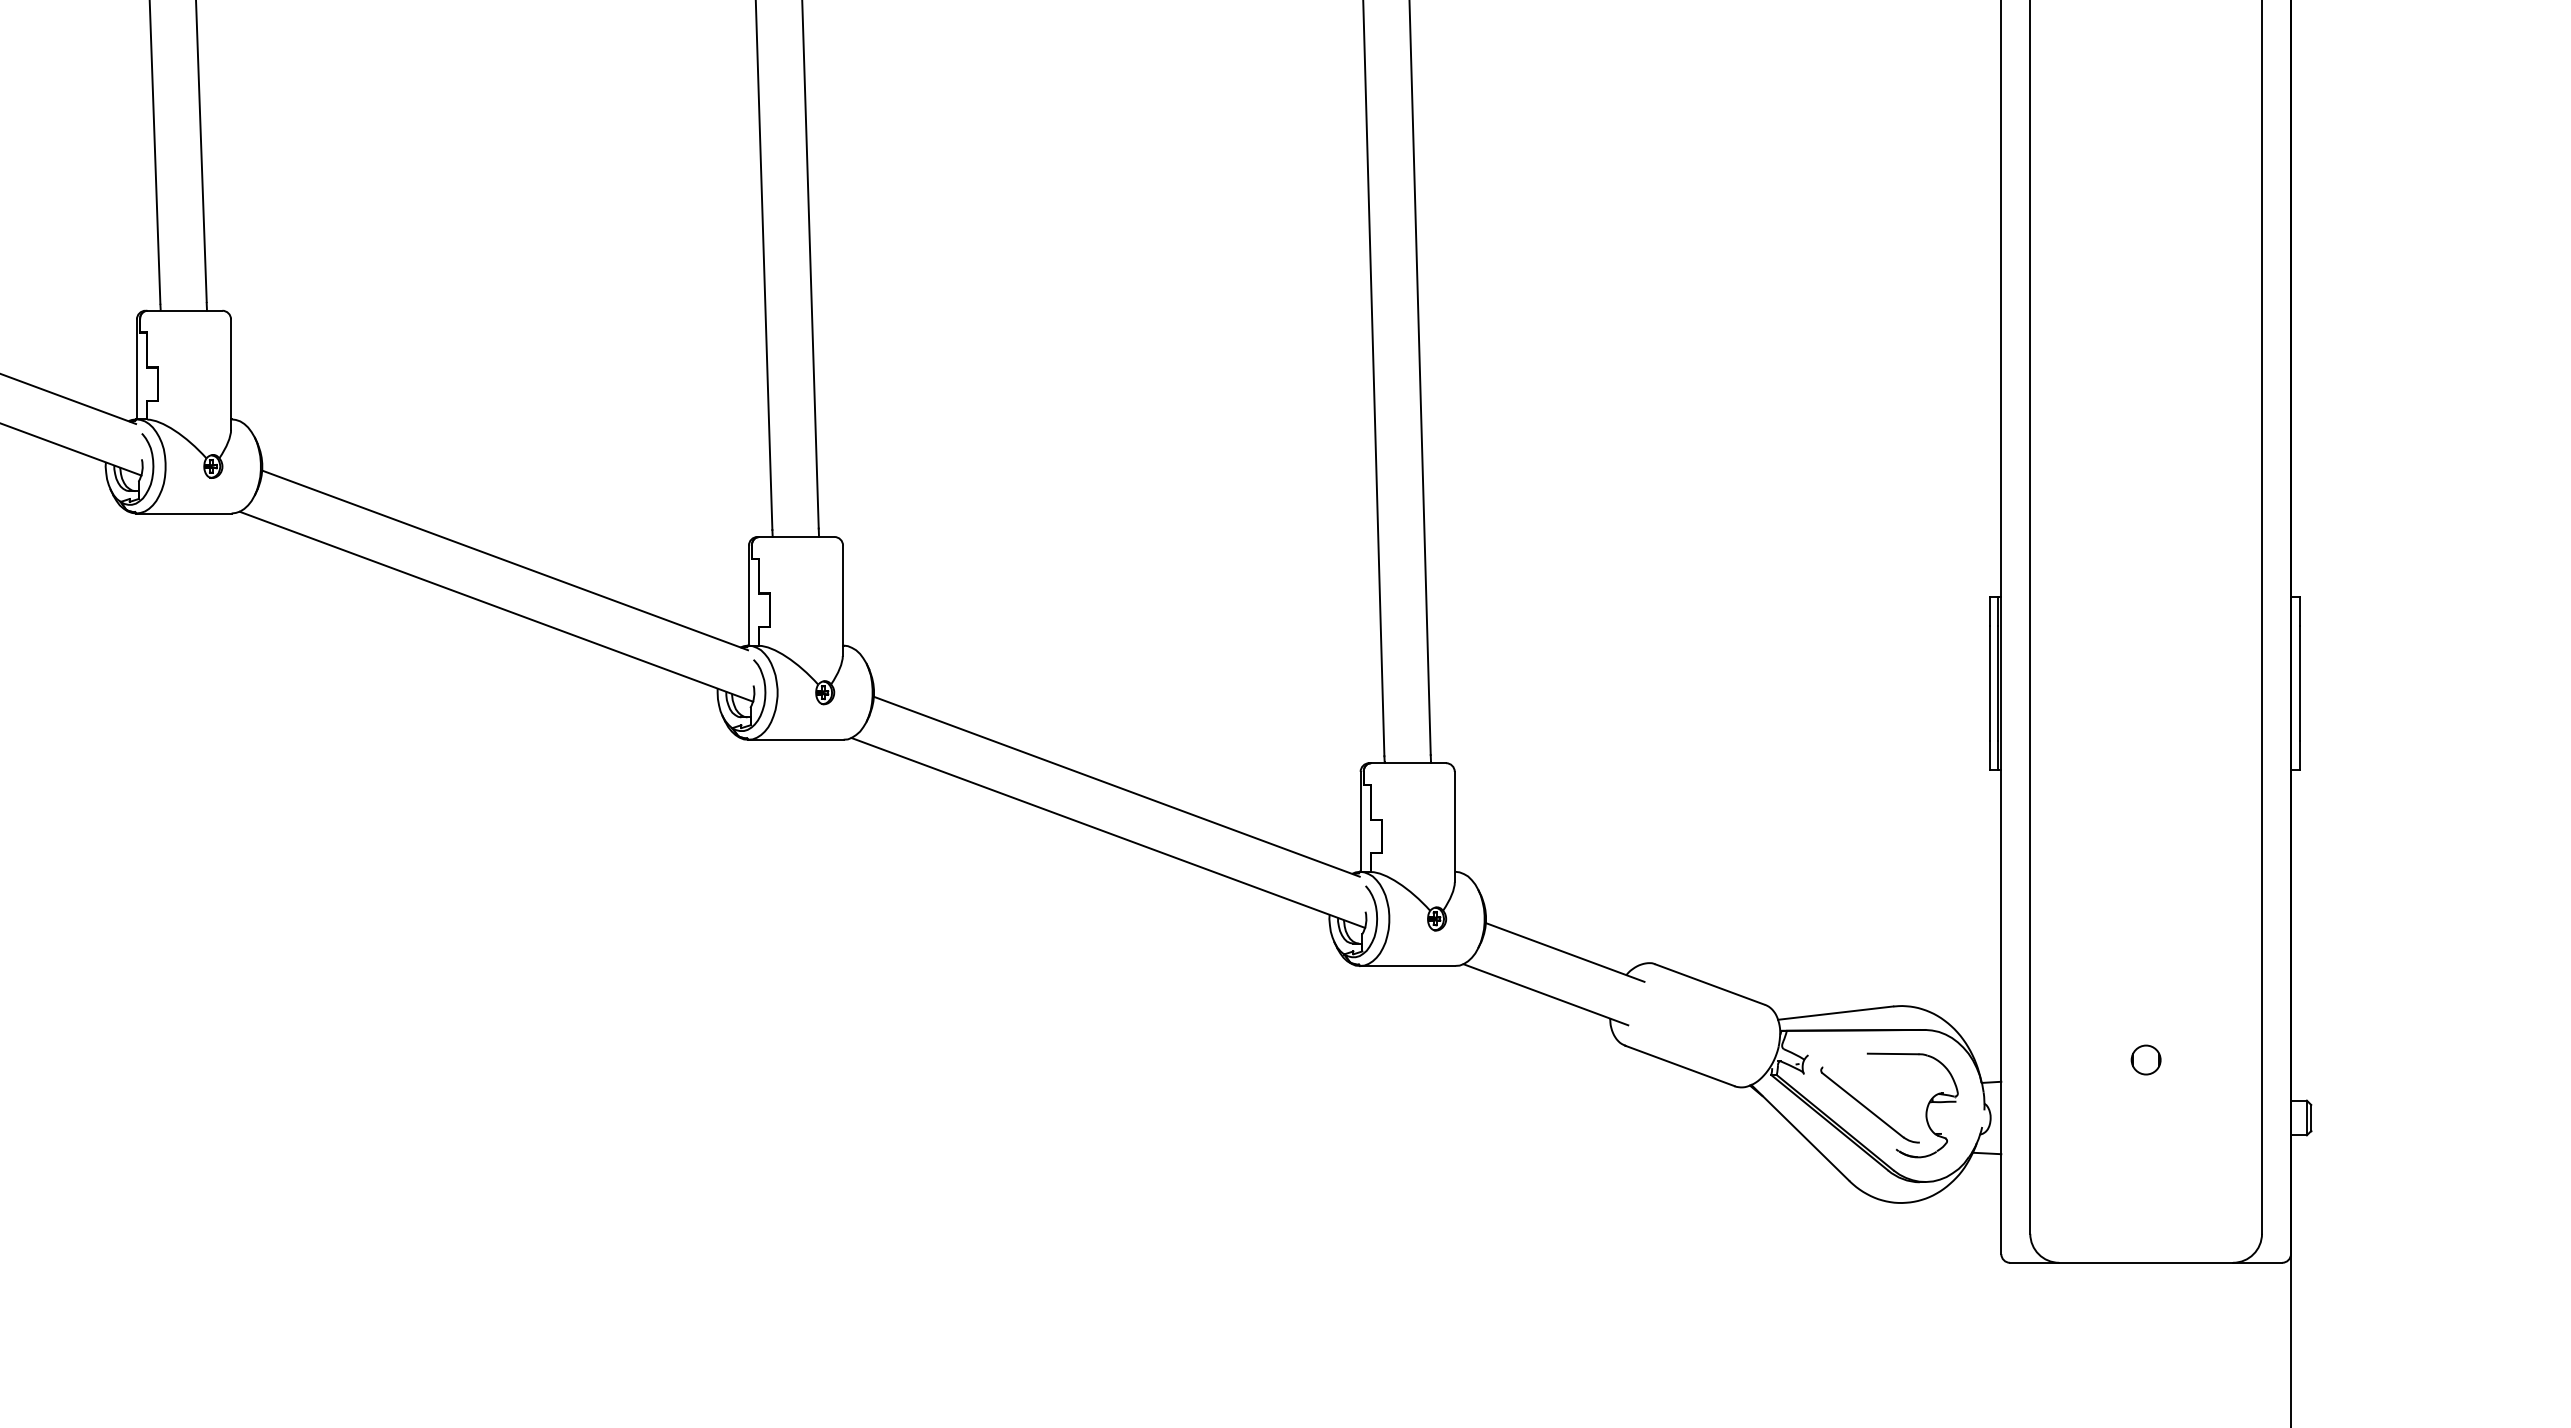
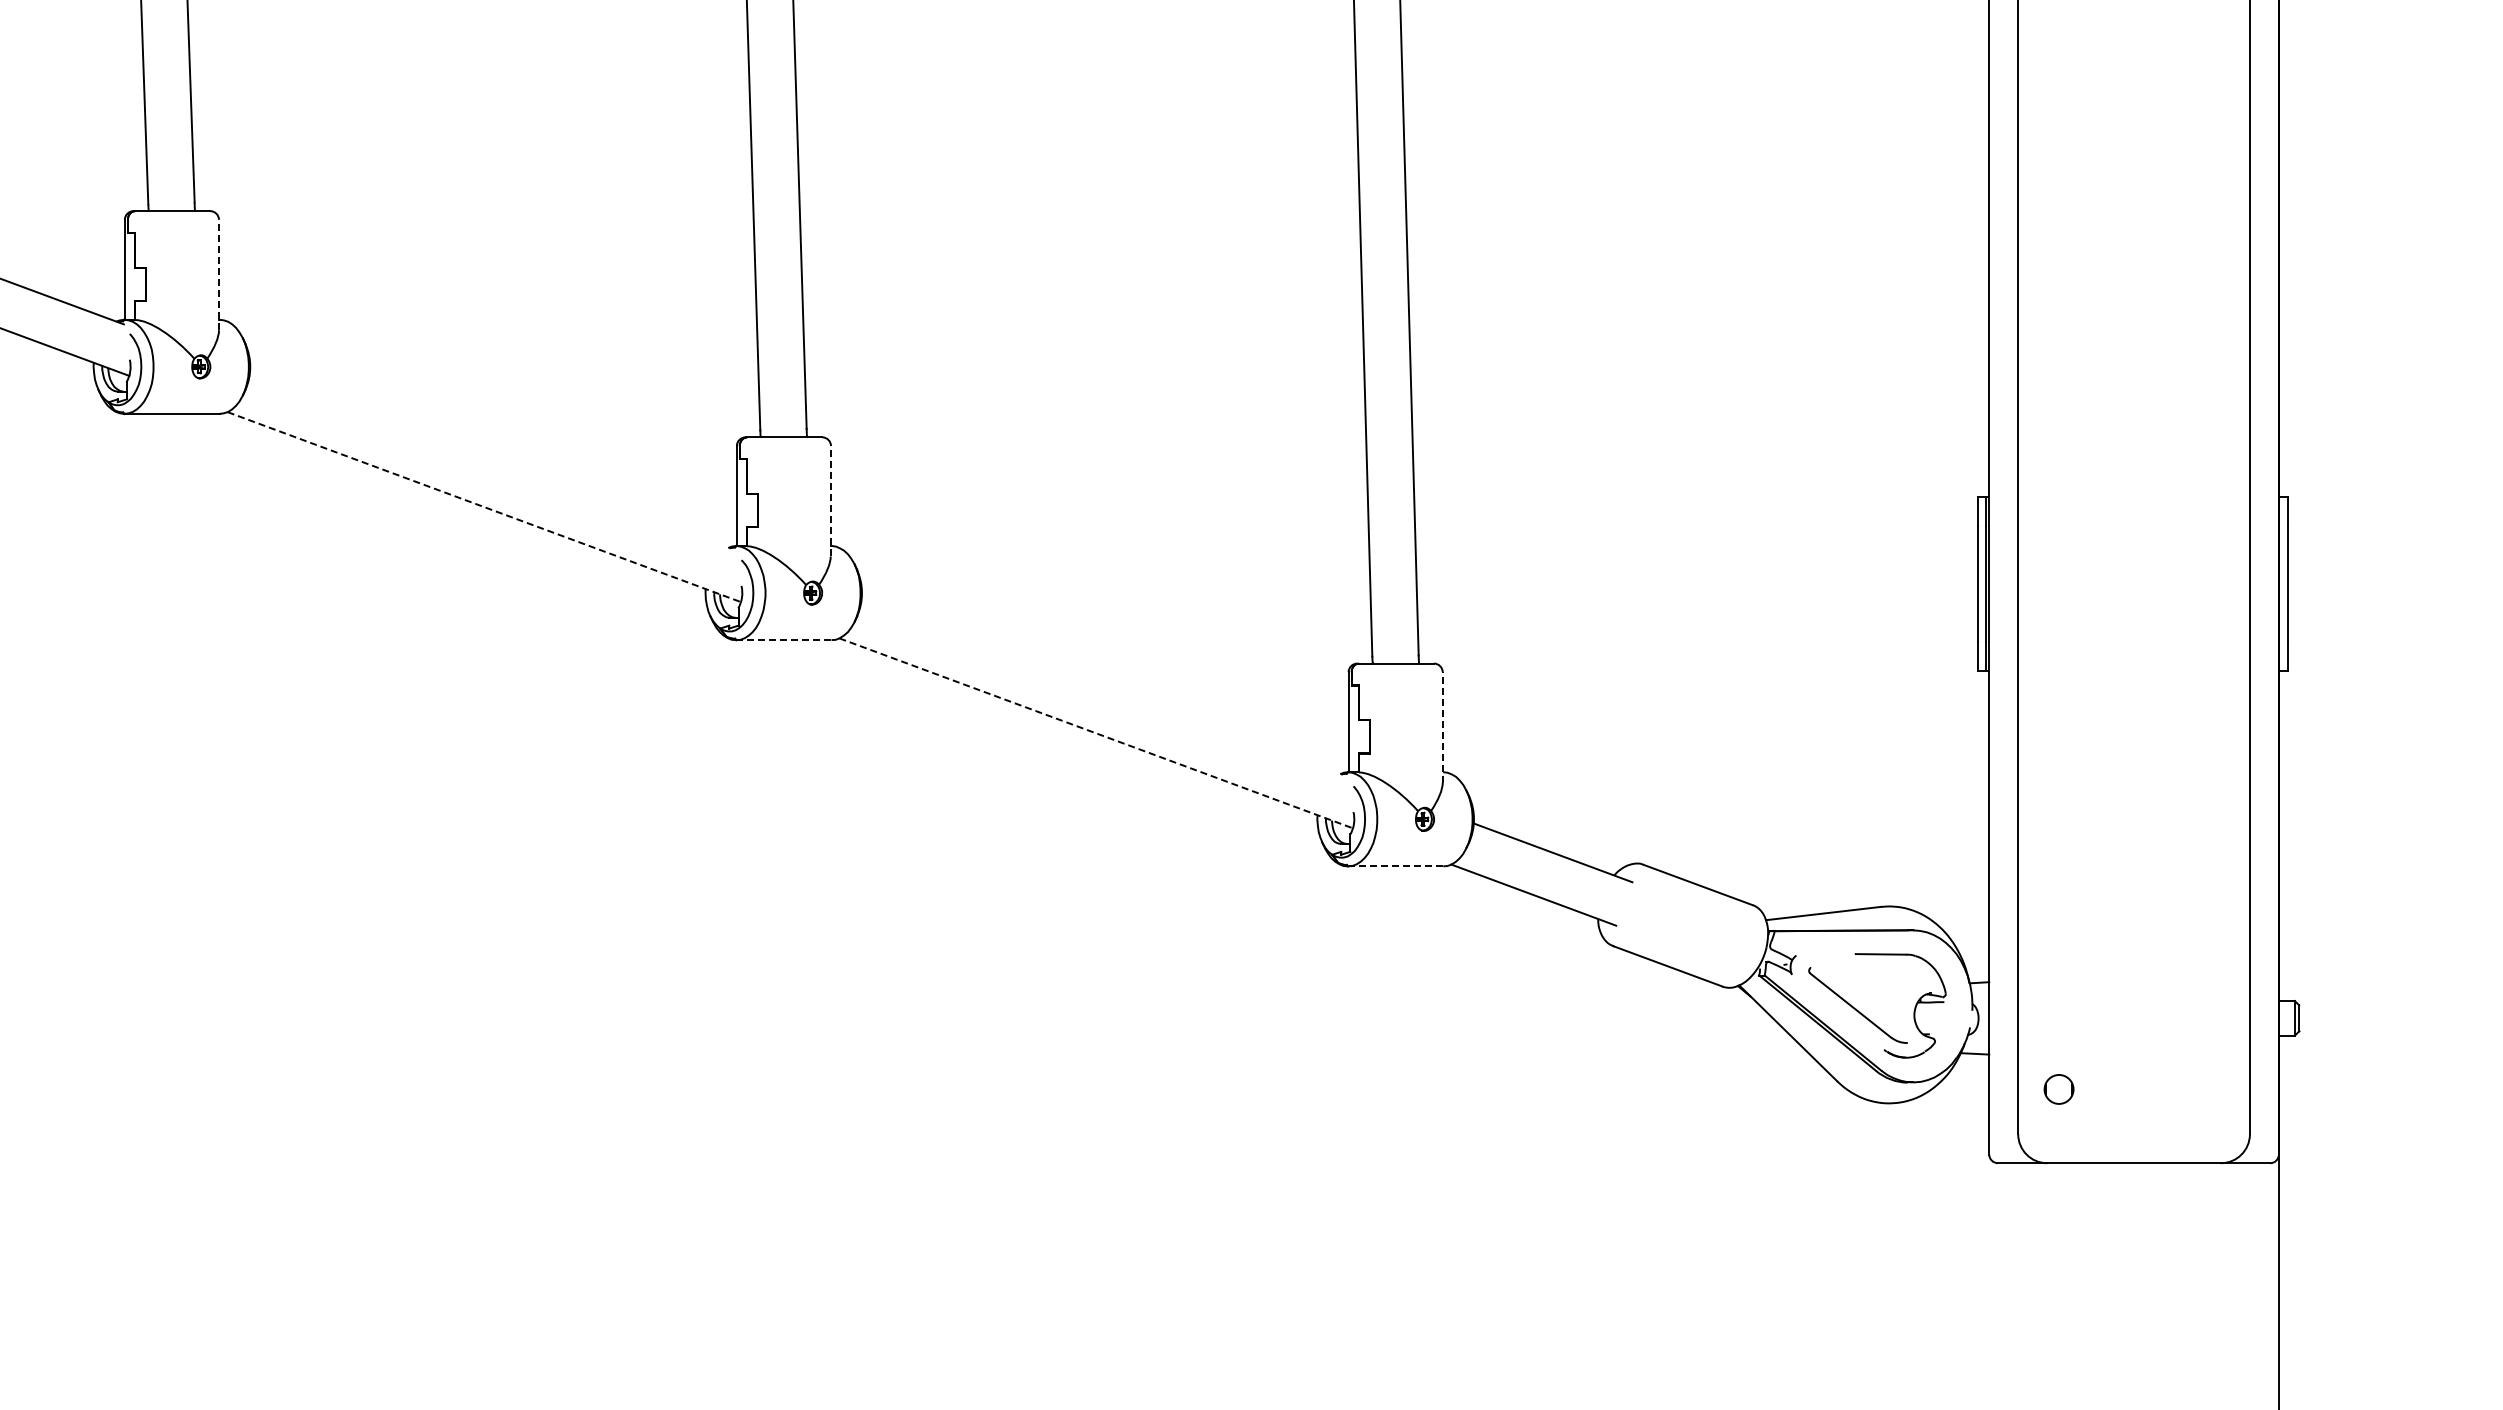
line: (231, 374) -> (219, 274), solid -> dashed
line: (505, 560) -> (493, 460), removed
line: (843, 600) -> (831, 500), solid -> dashed
line: (496, 606) -> (484, 506), solid -> dashed
line: (796, 739) -> (784, 639), solid -> dashed
line: (1116, 786) -> (1104, 686), removed
line: (1454, 826) -> (1442, 726), solid -> dashed
line: (1108, 832) -> (1096, 732), solid -> dashed
line: (1407, 965) -> (1395, 865), solid -> dashed
part: (2145, 1059) -> (2058, 1088), moved

